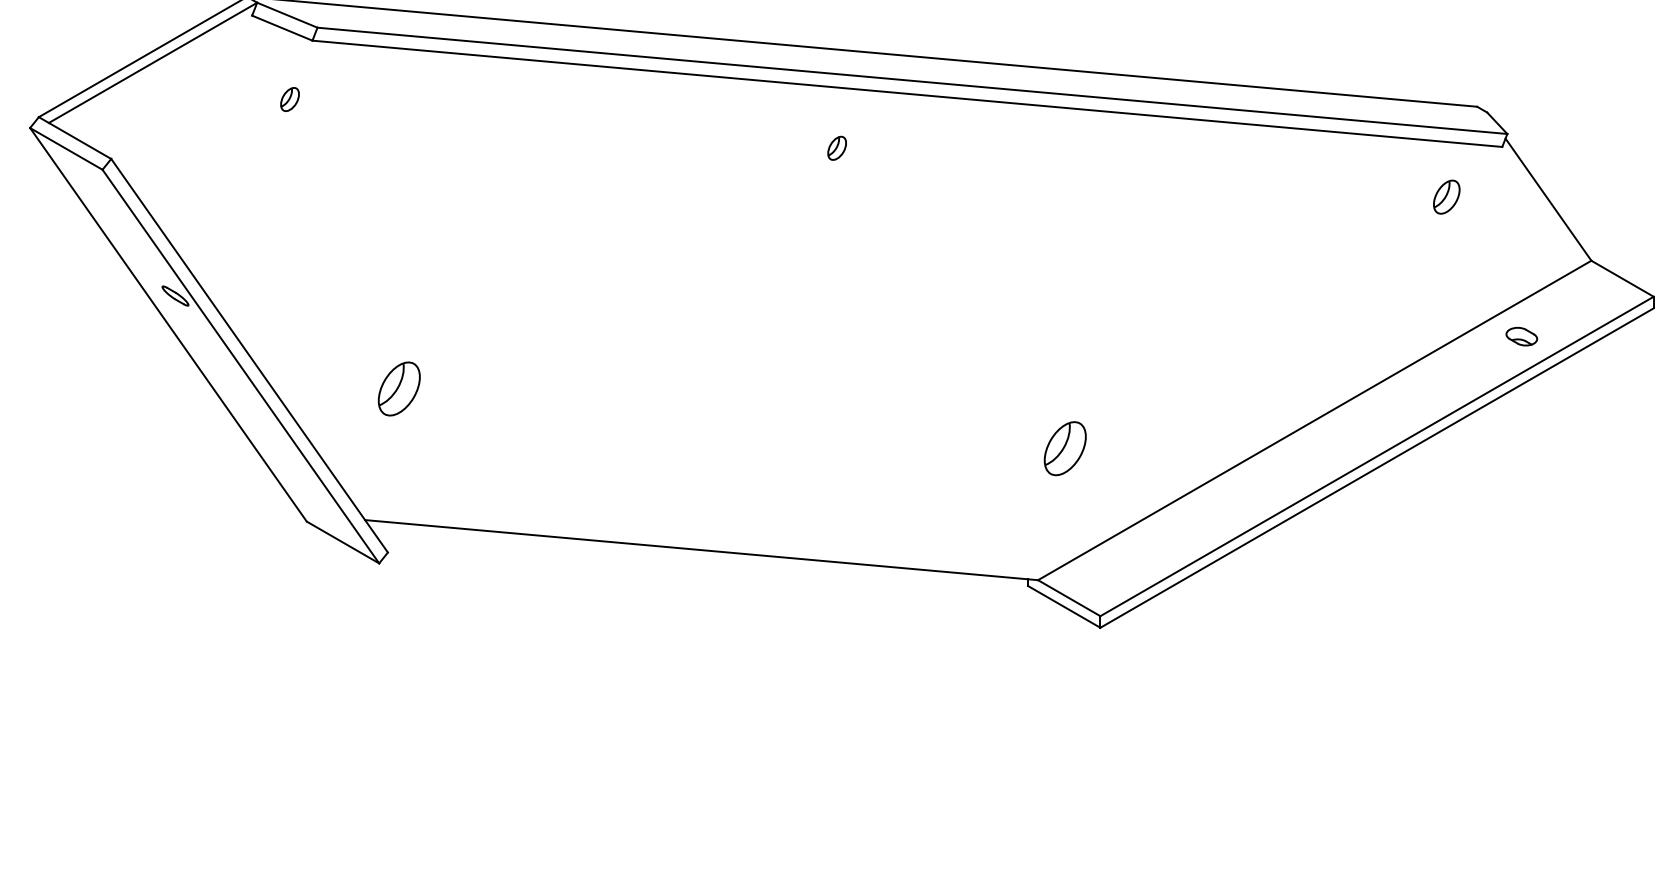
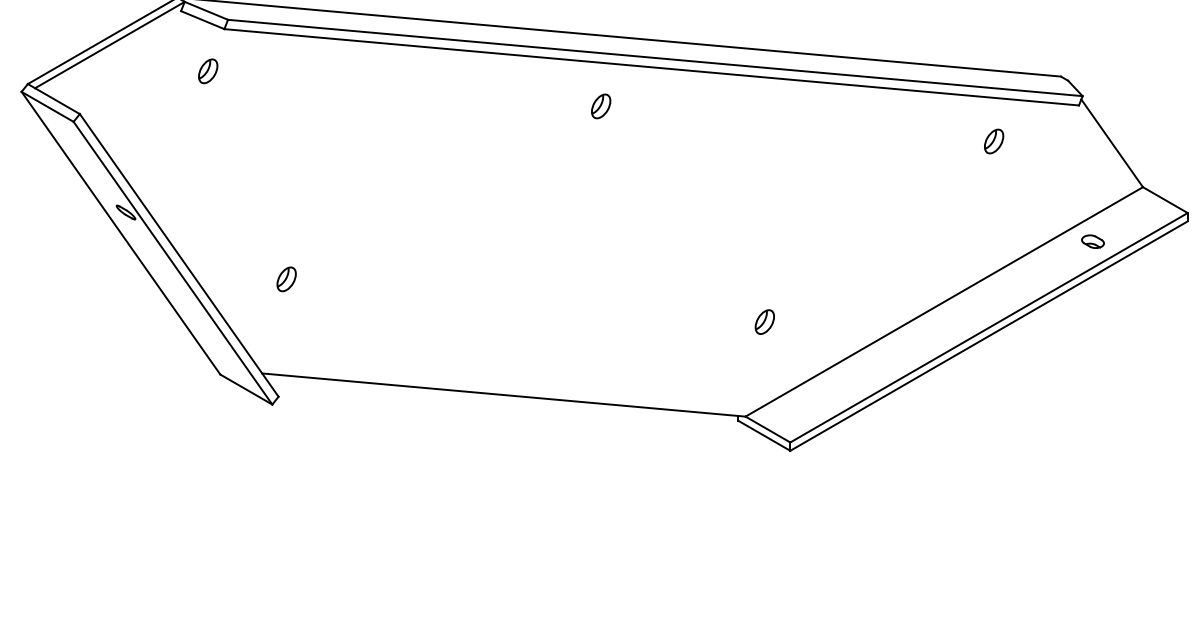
part: (290, 99) -> (208, 71), size x1.43
part: (837, 148) -> (601, 106), size x1.43
part: (1447, 197) -> (994, 141), moved
part: (398, 389) -> (286, 279), size x0.62
part: (1064, 447) -> (764, 321), size x0.62

